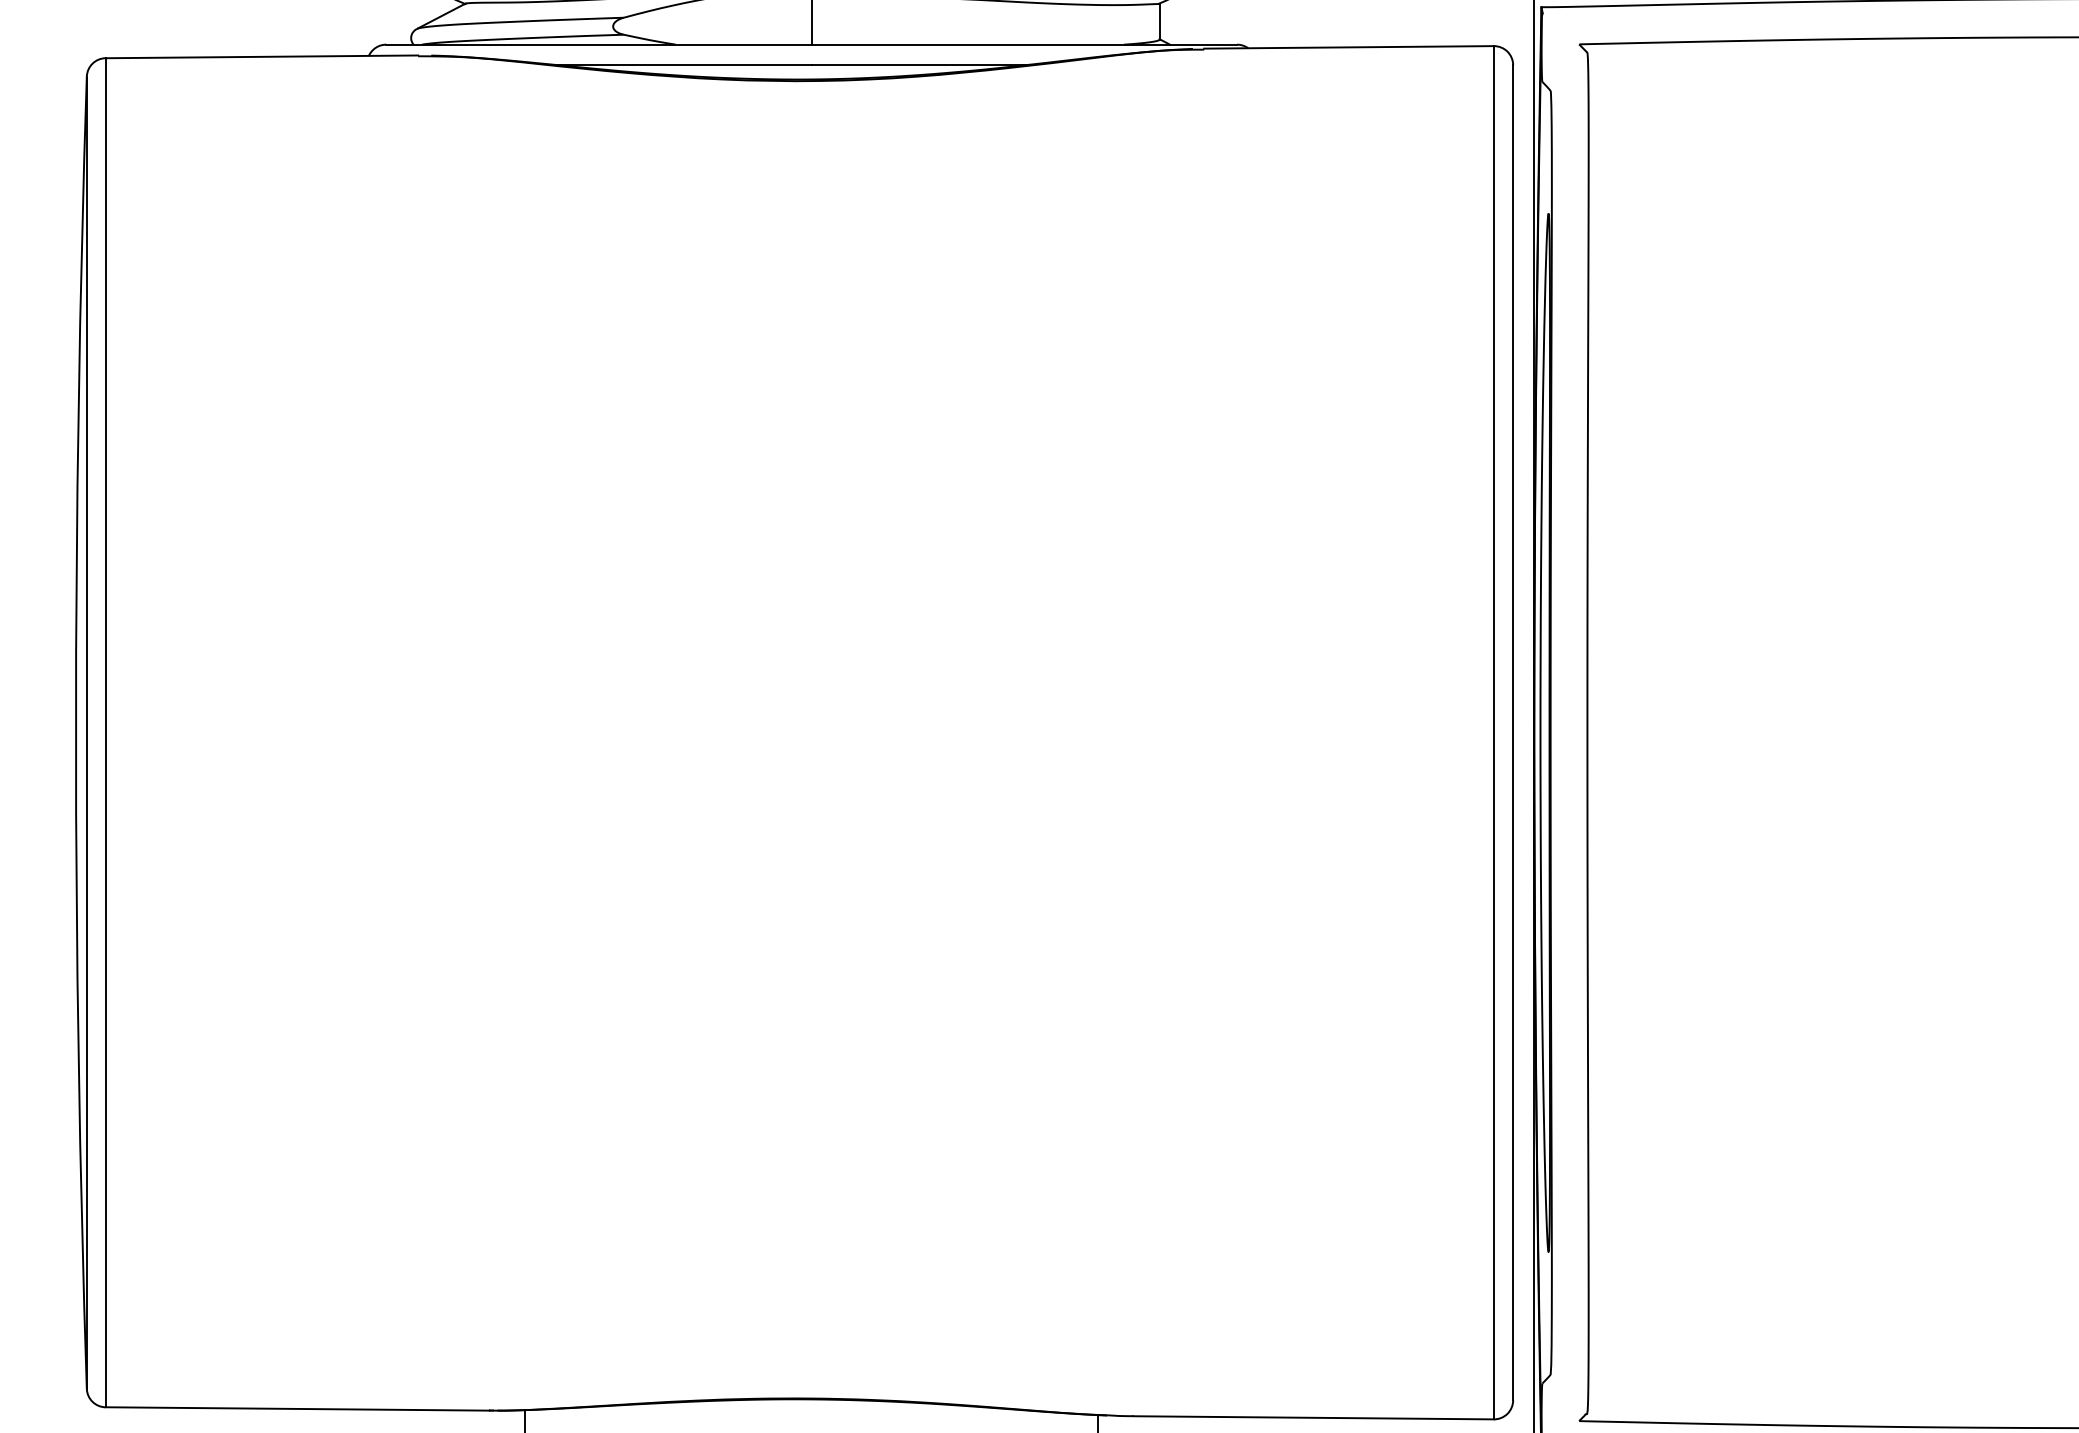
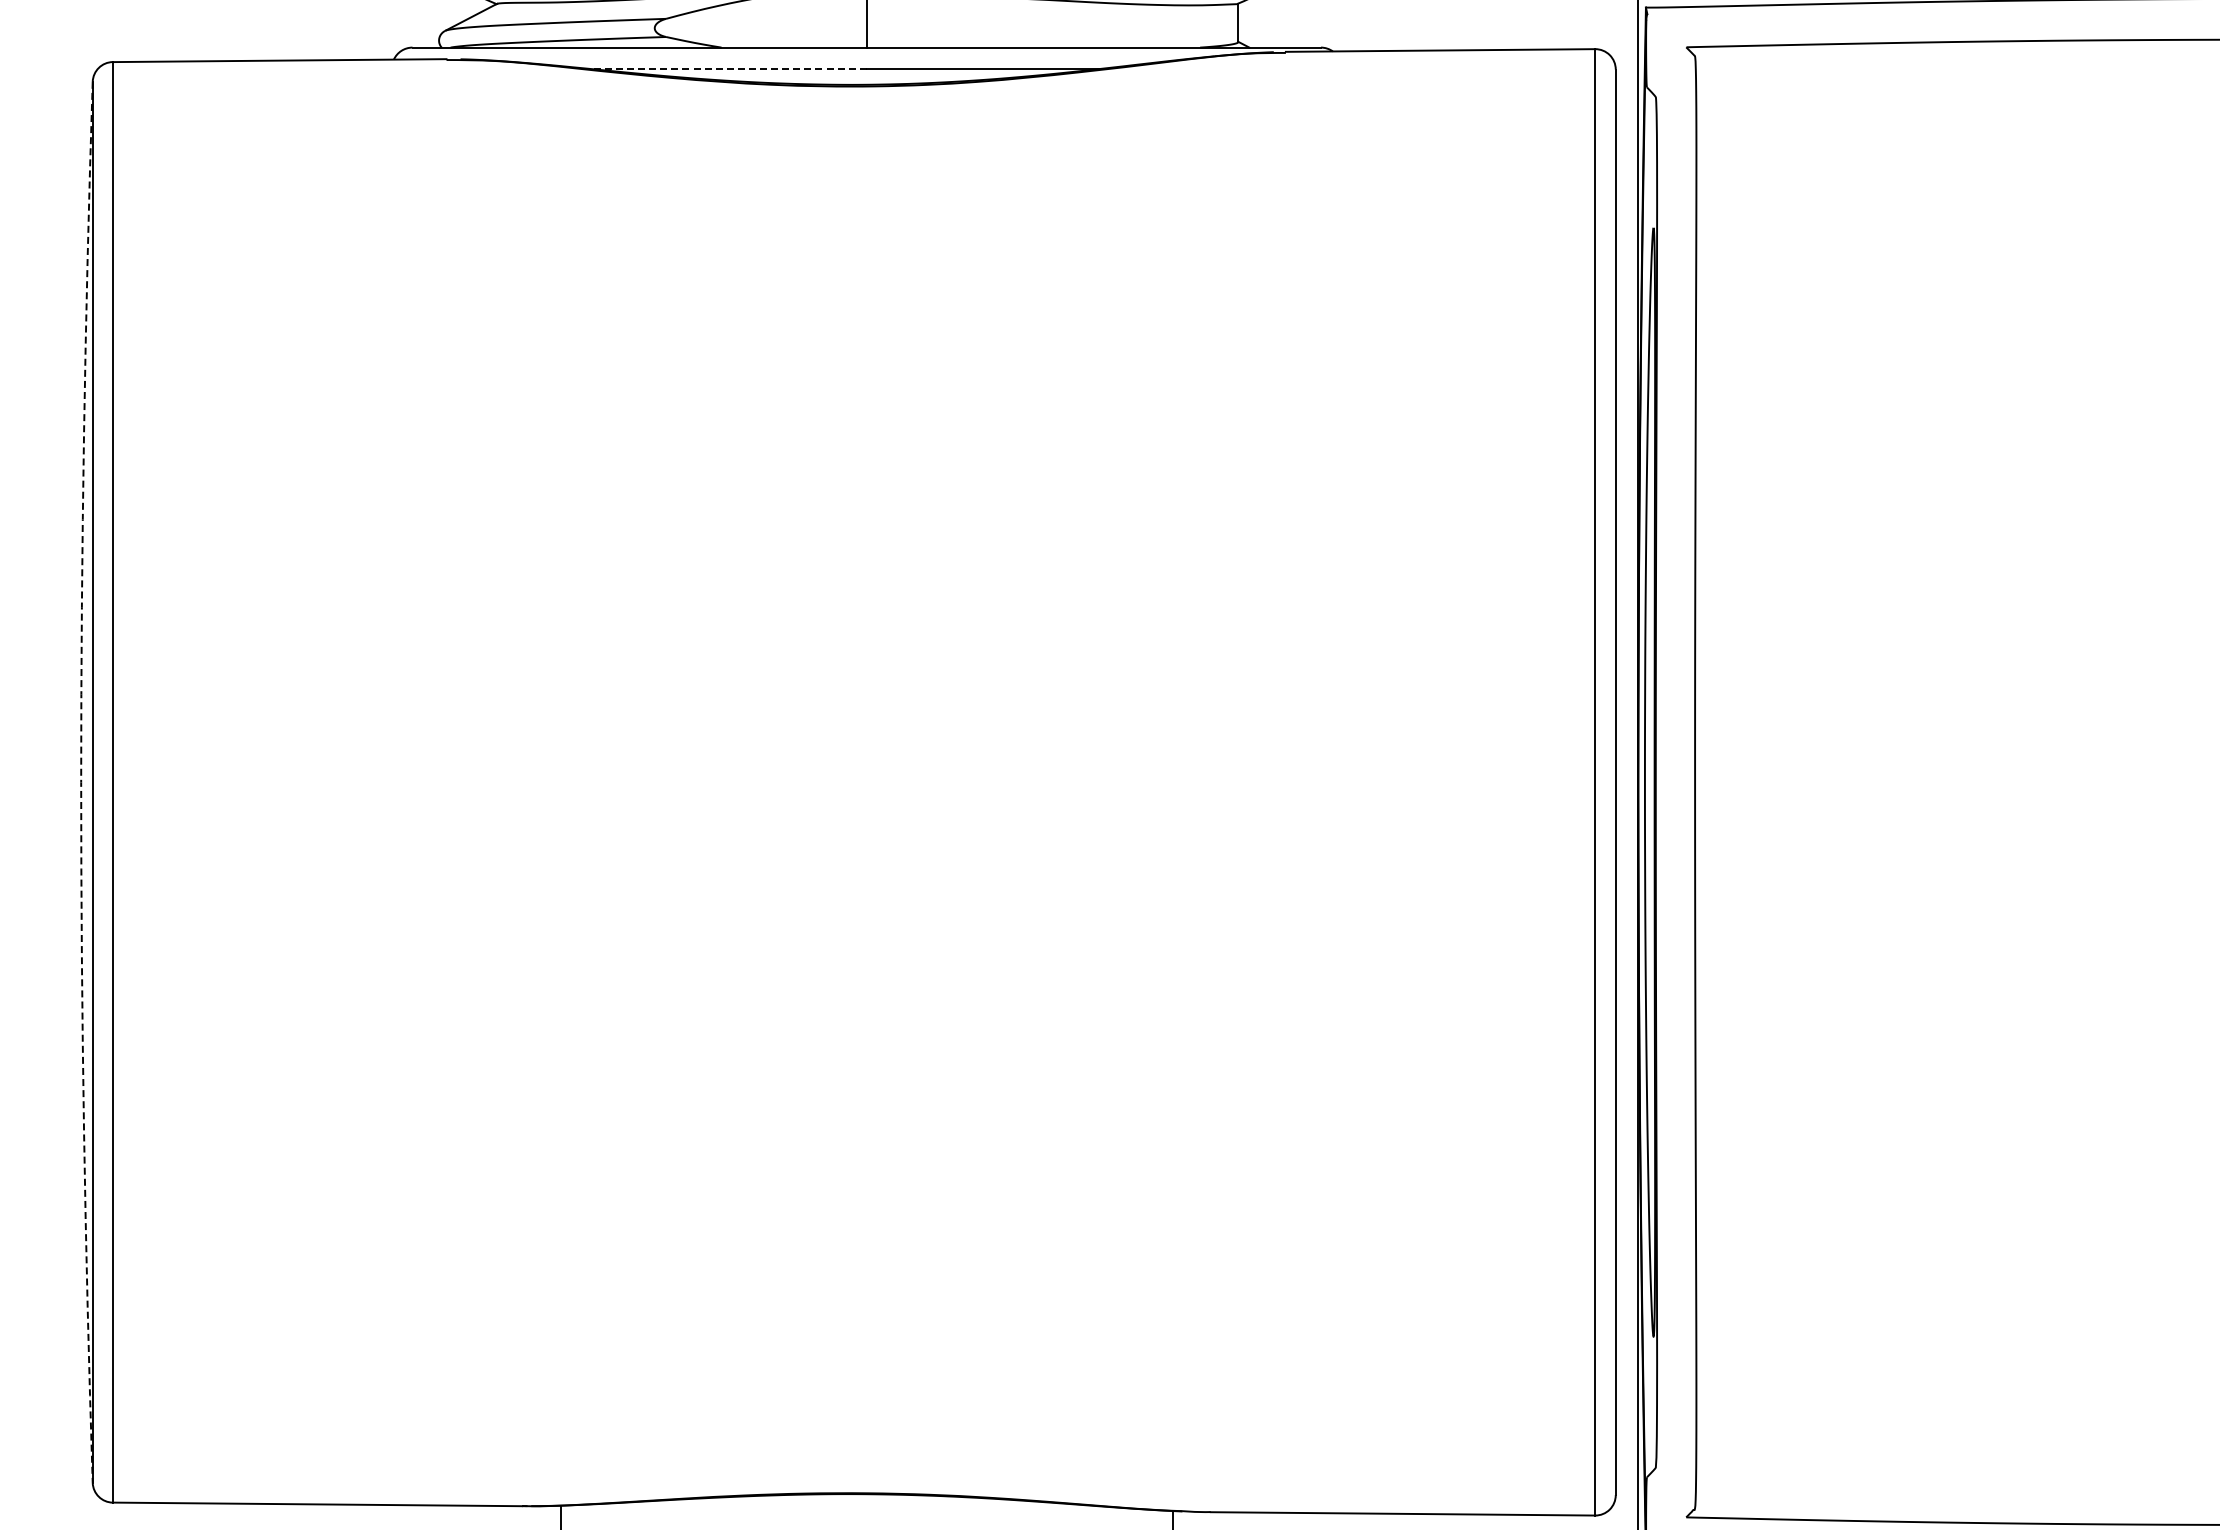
line: (682, 64) -> (728, 68), solid -> dashed
arc: (76, 732) -> (81, 782), solid -> dashed

